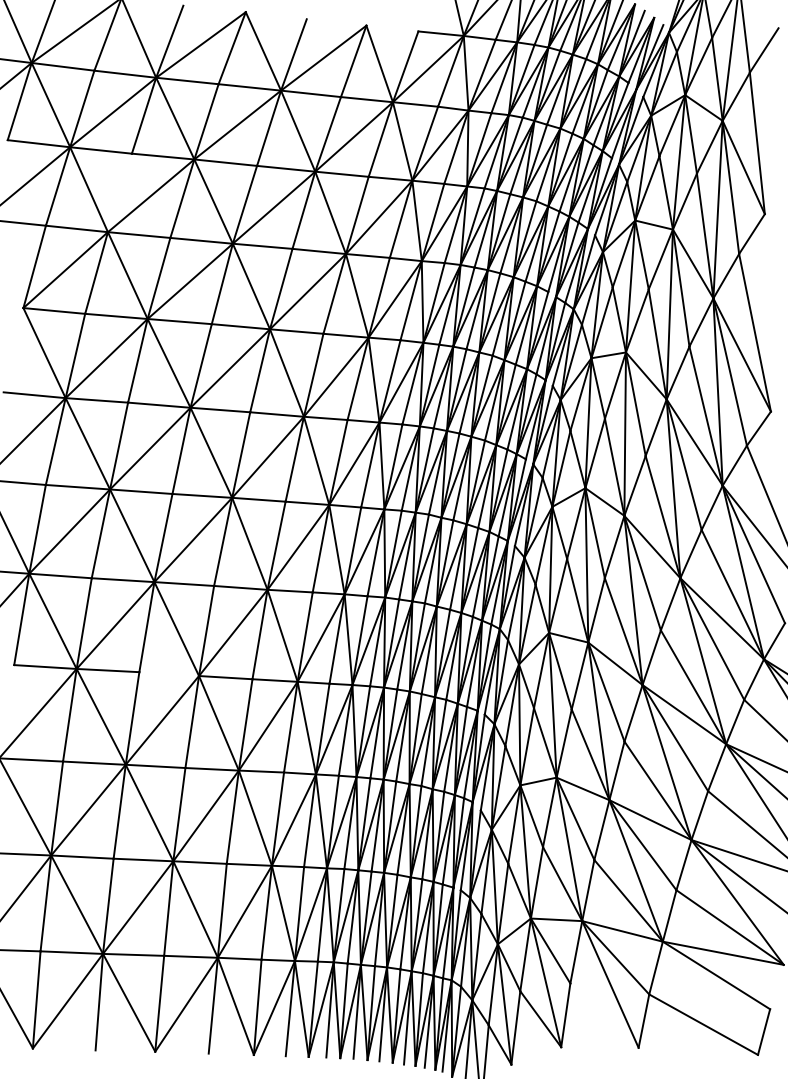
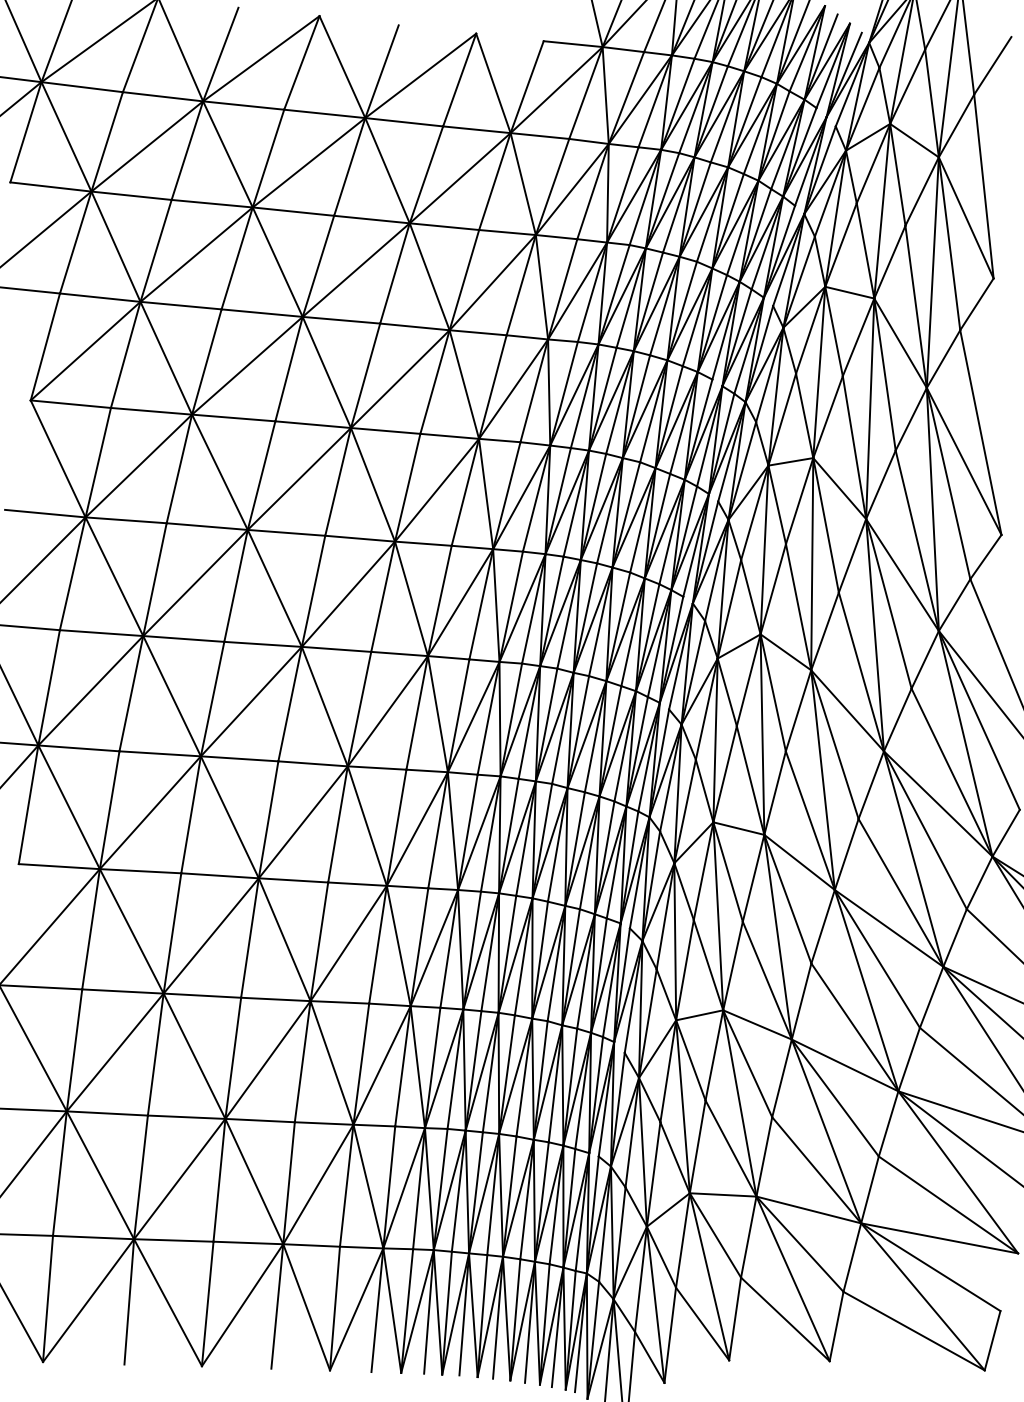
line: (119, 192) -> (155, 250), added
line: (168, 673) -> (219, 875), added
line: (710, 998) -> (922, 1296), added
line: (604, 1015) -> (785, 1319), added

